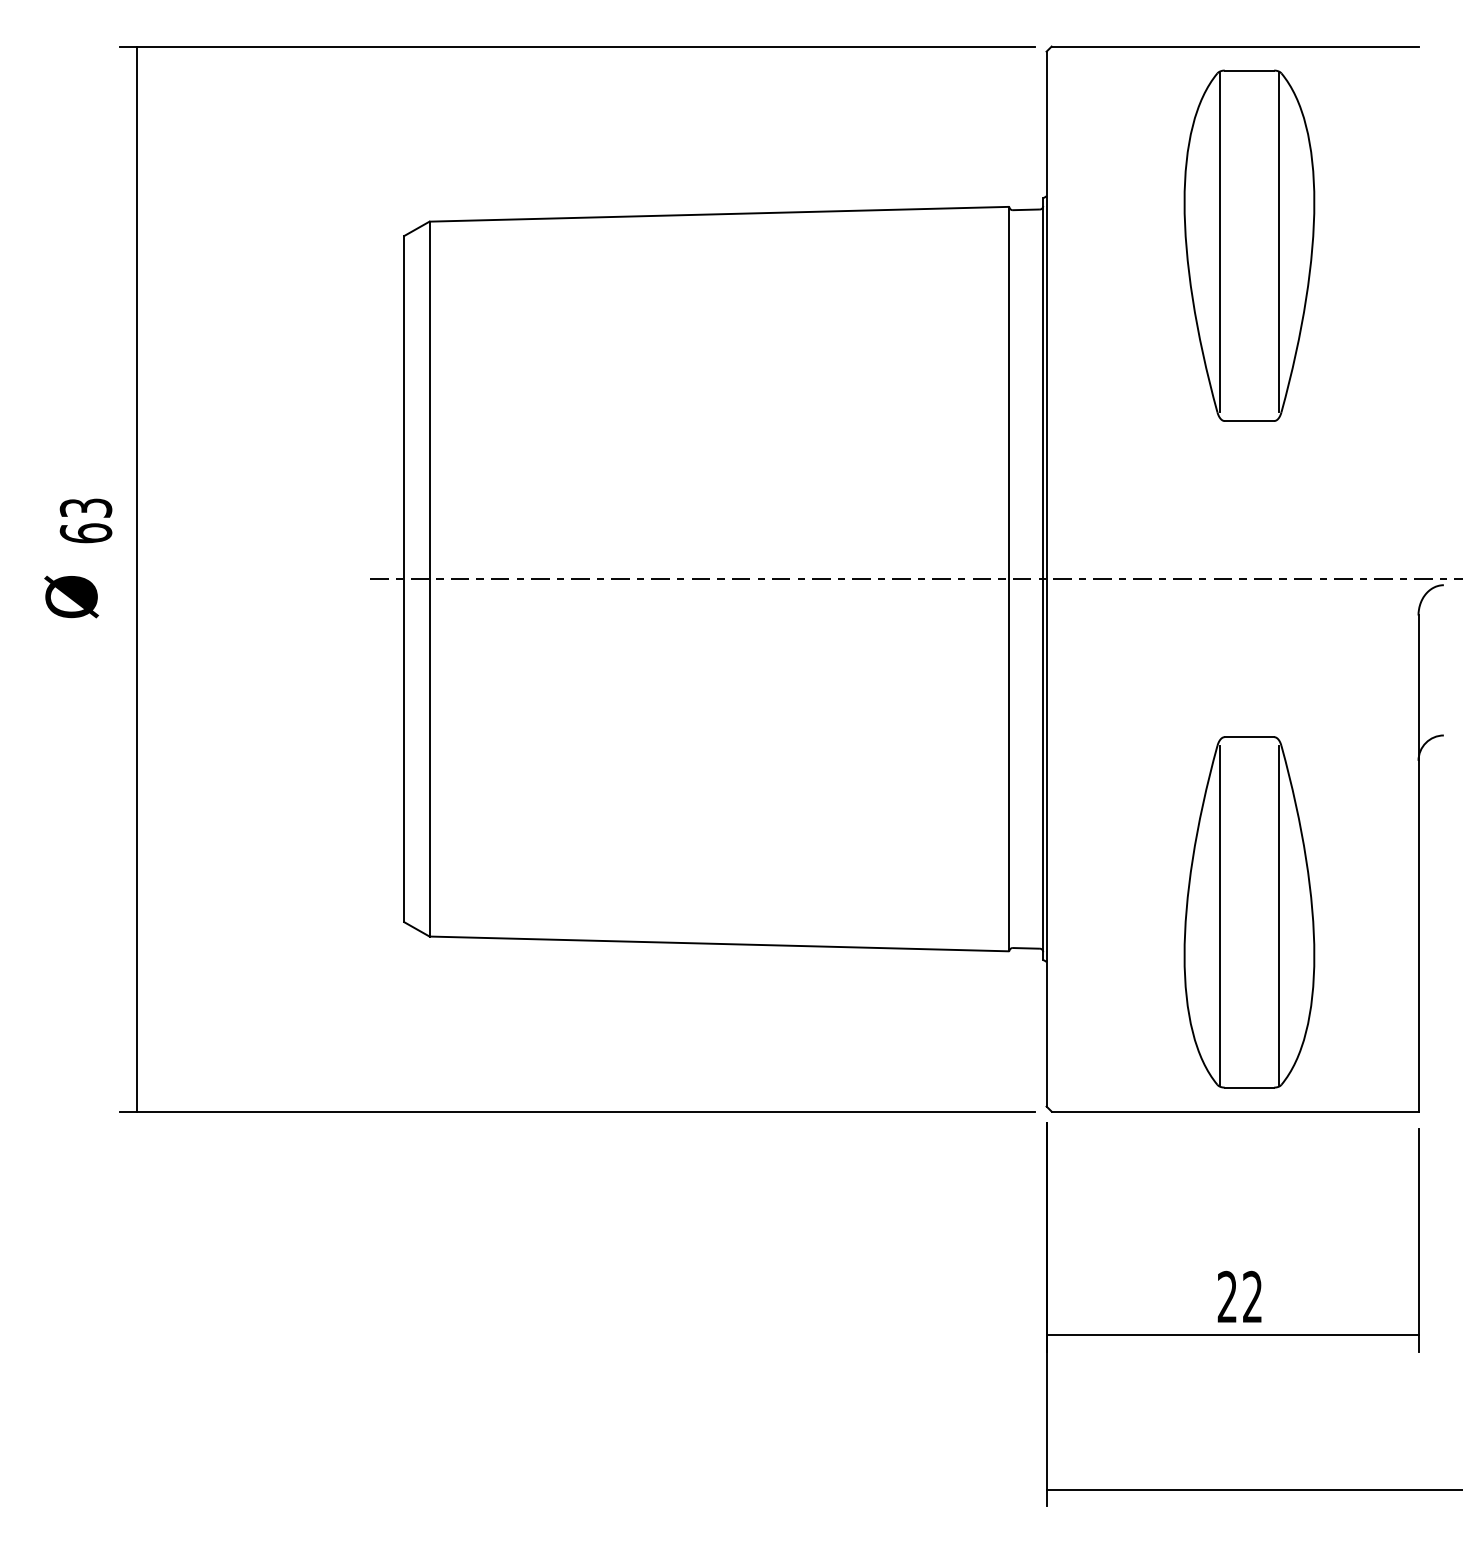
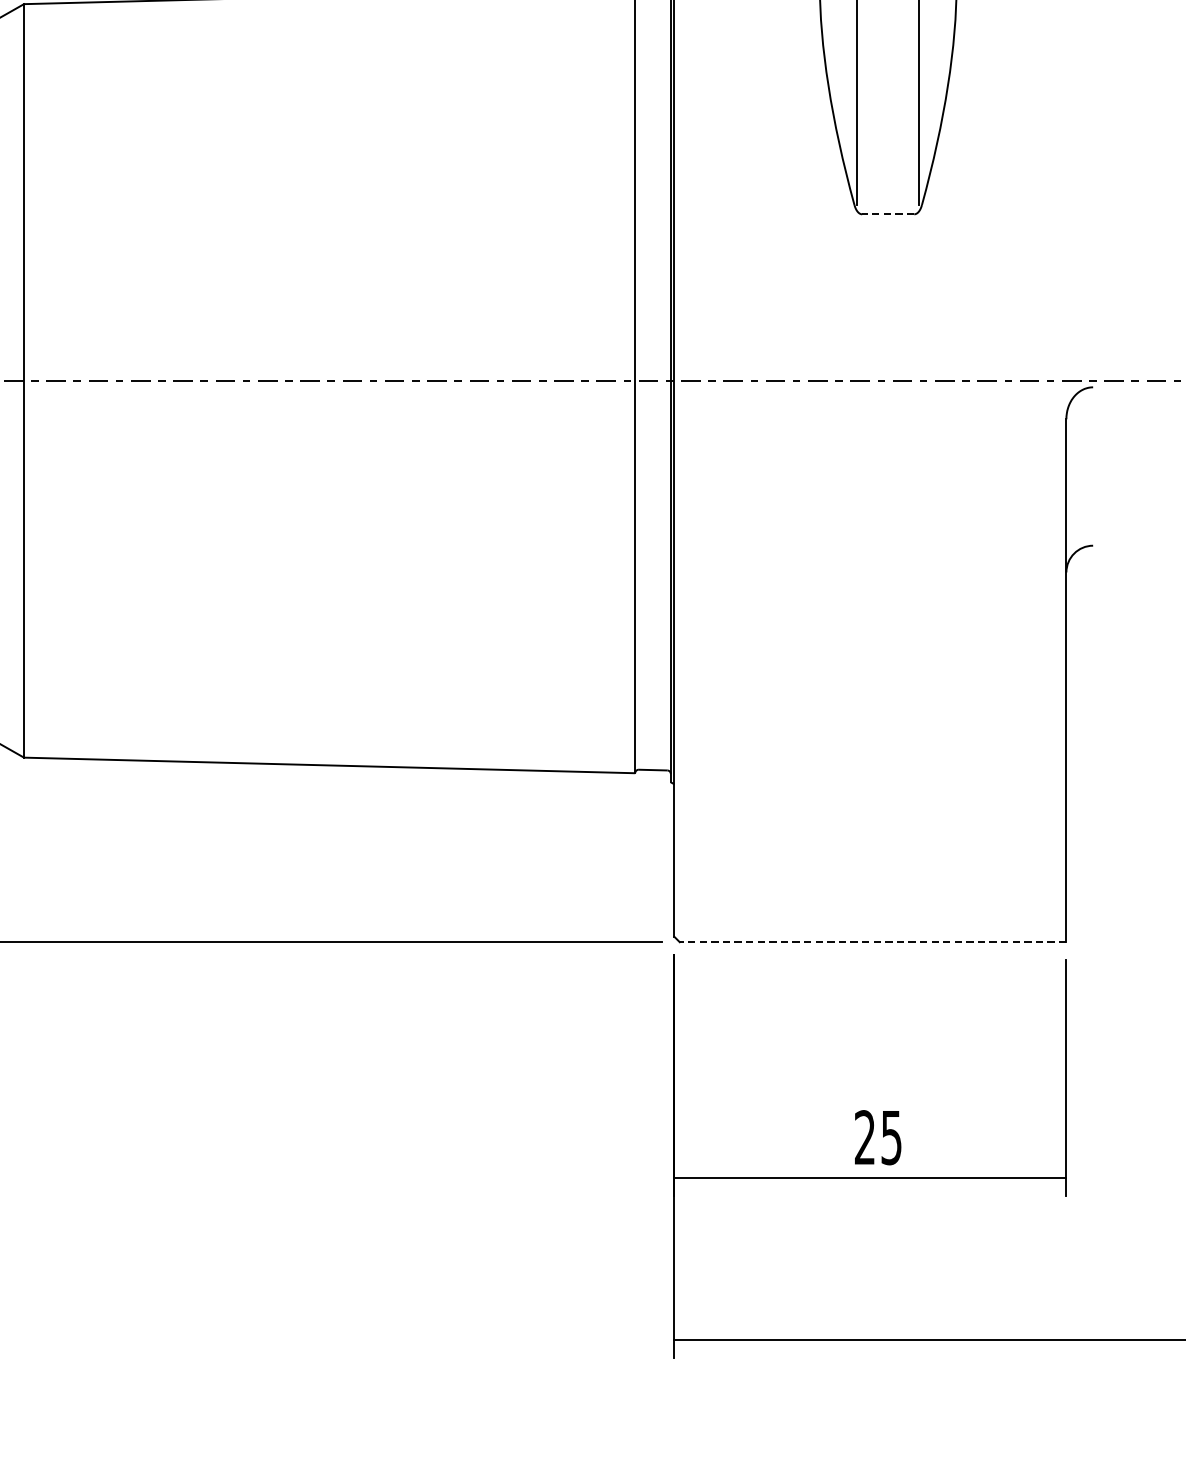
line: (1249, 421) -> (888, 214), solid -> dashed
part: (1249, 912) -> (888, 732), removed
line: (1234, 1111) -> (872, 942), solid -> dashed
text: (1252, 1296) -> (891, 1137), 22 -> 25

